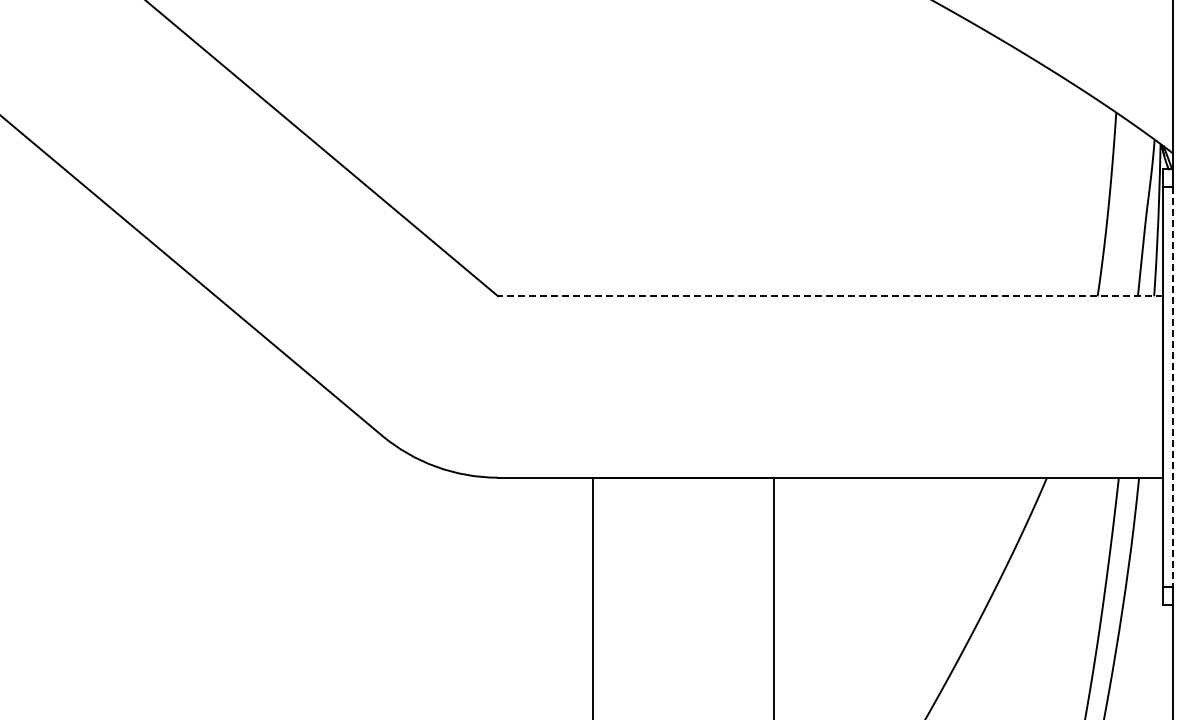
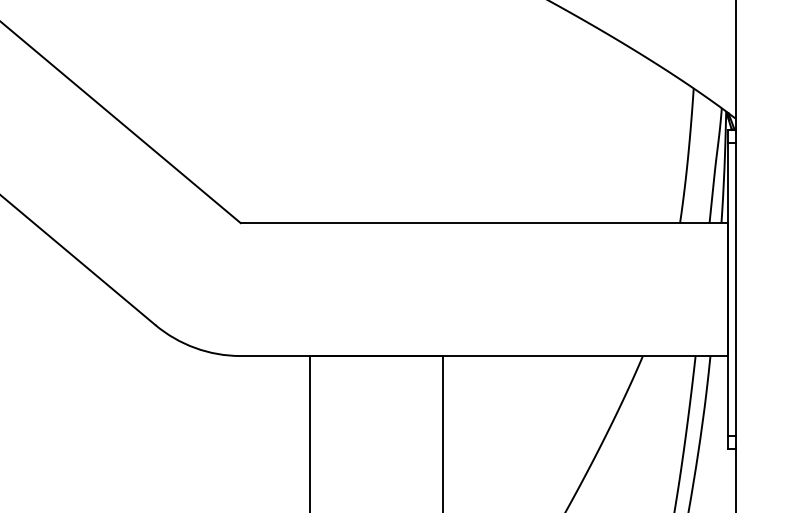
line: (829, 296) -> (483, 223), dashed -> solid
line: (1173, 387) -> (735, 289), dashed -> solid

